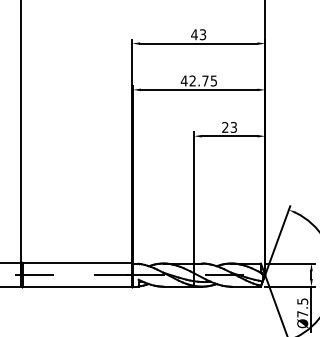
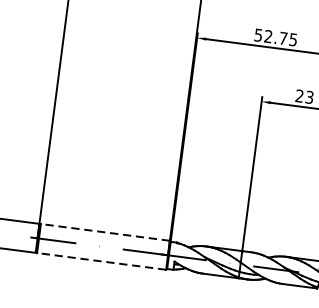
text: (183, 80) -> (257, 34), 42.75 -> 52.75
line: (77, 262) -> (105, 232), solid -> dashed
line: (77, 287) -> (101, 261), solid -> dashed

